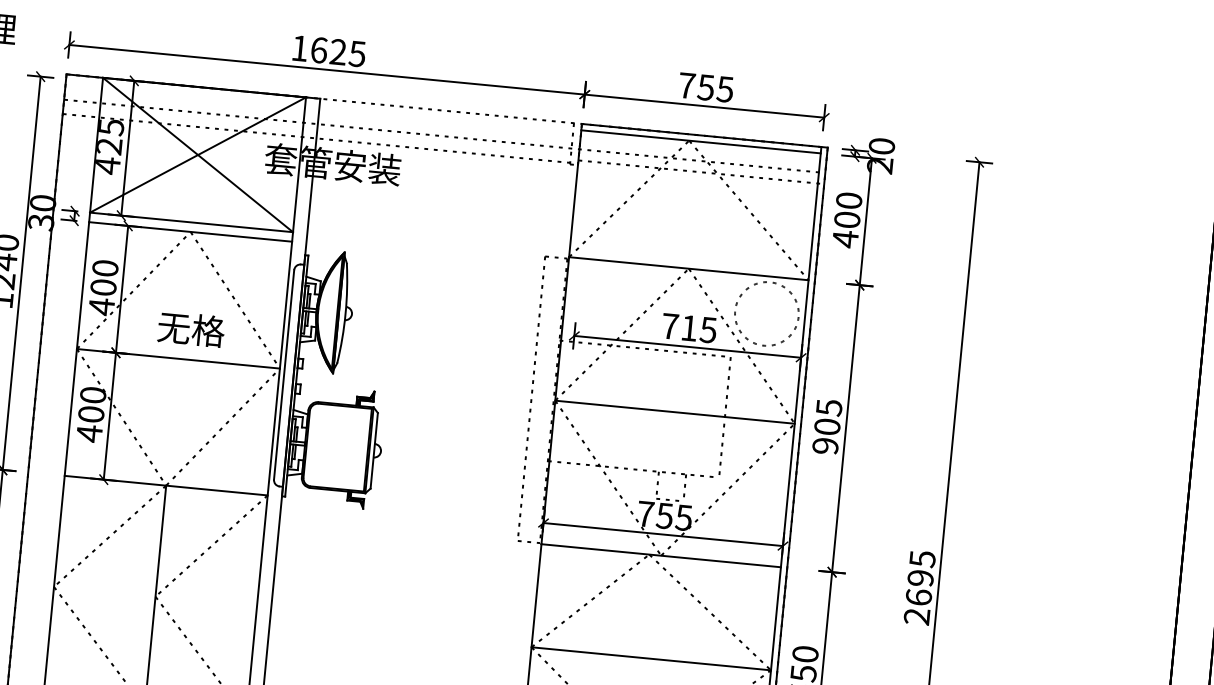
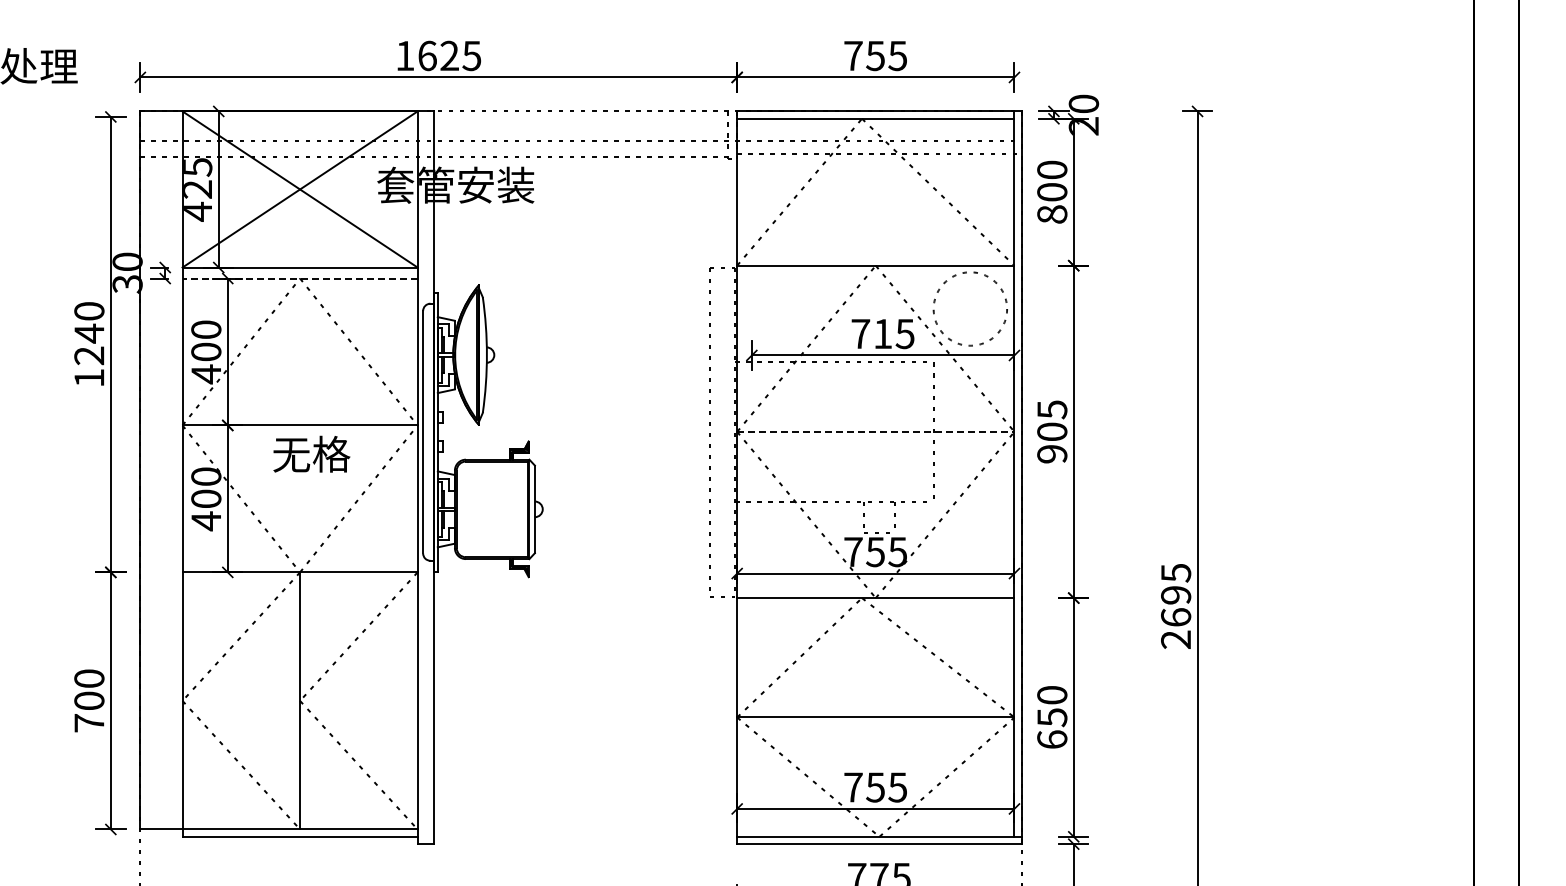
line: (190, 231) -> (300, 278), solid -> dashed
text: (845, 239) -> (1052, 214), 400 -> 800
text: (191, 328) -> (311, 453), moved
line: (674, 411) -> (875, 431), solid -> dashed

